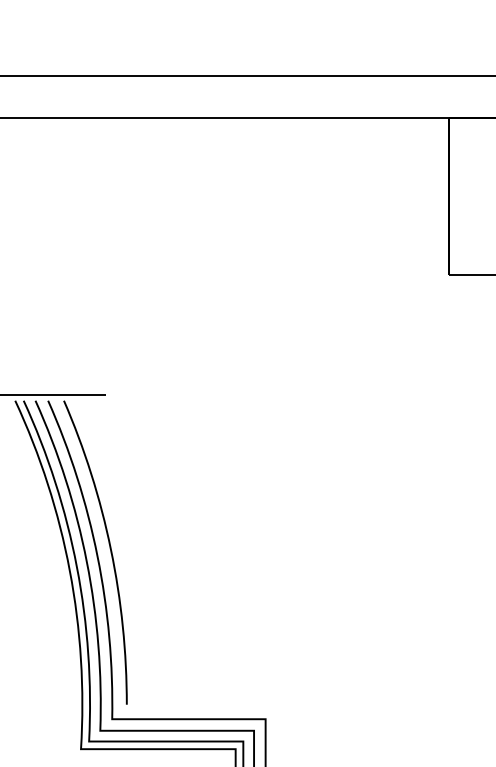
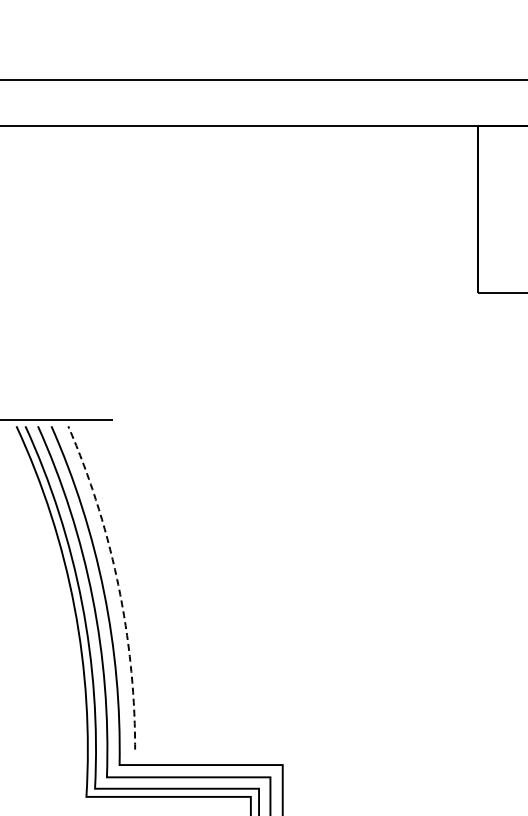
line: (111, 549) -> (118, 584), solid -> dashed

